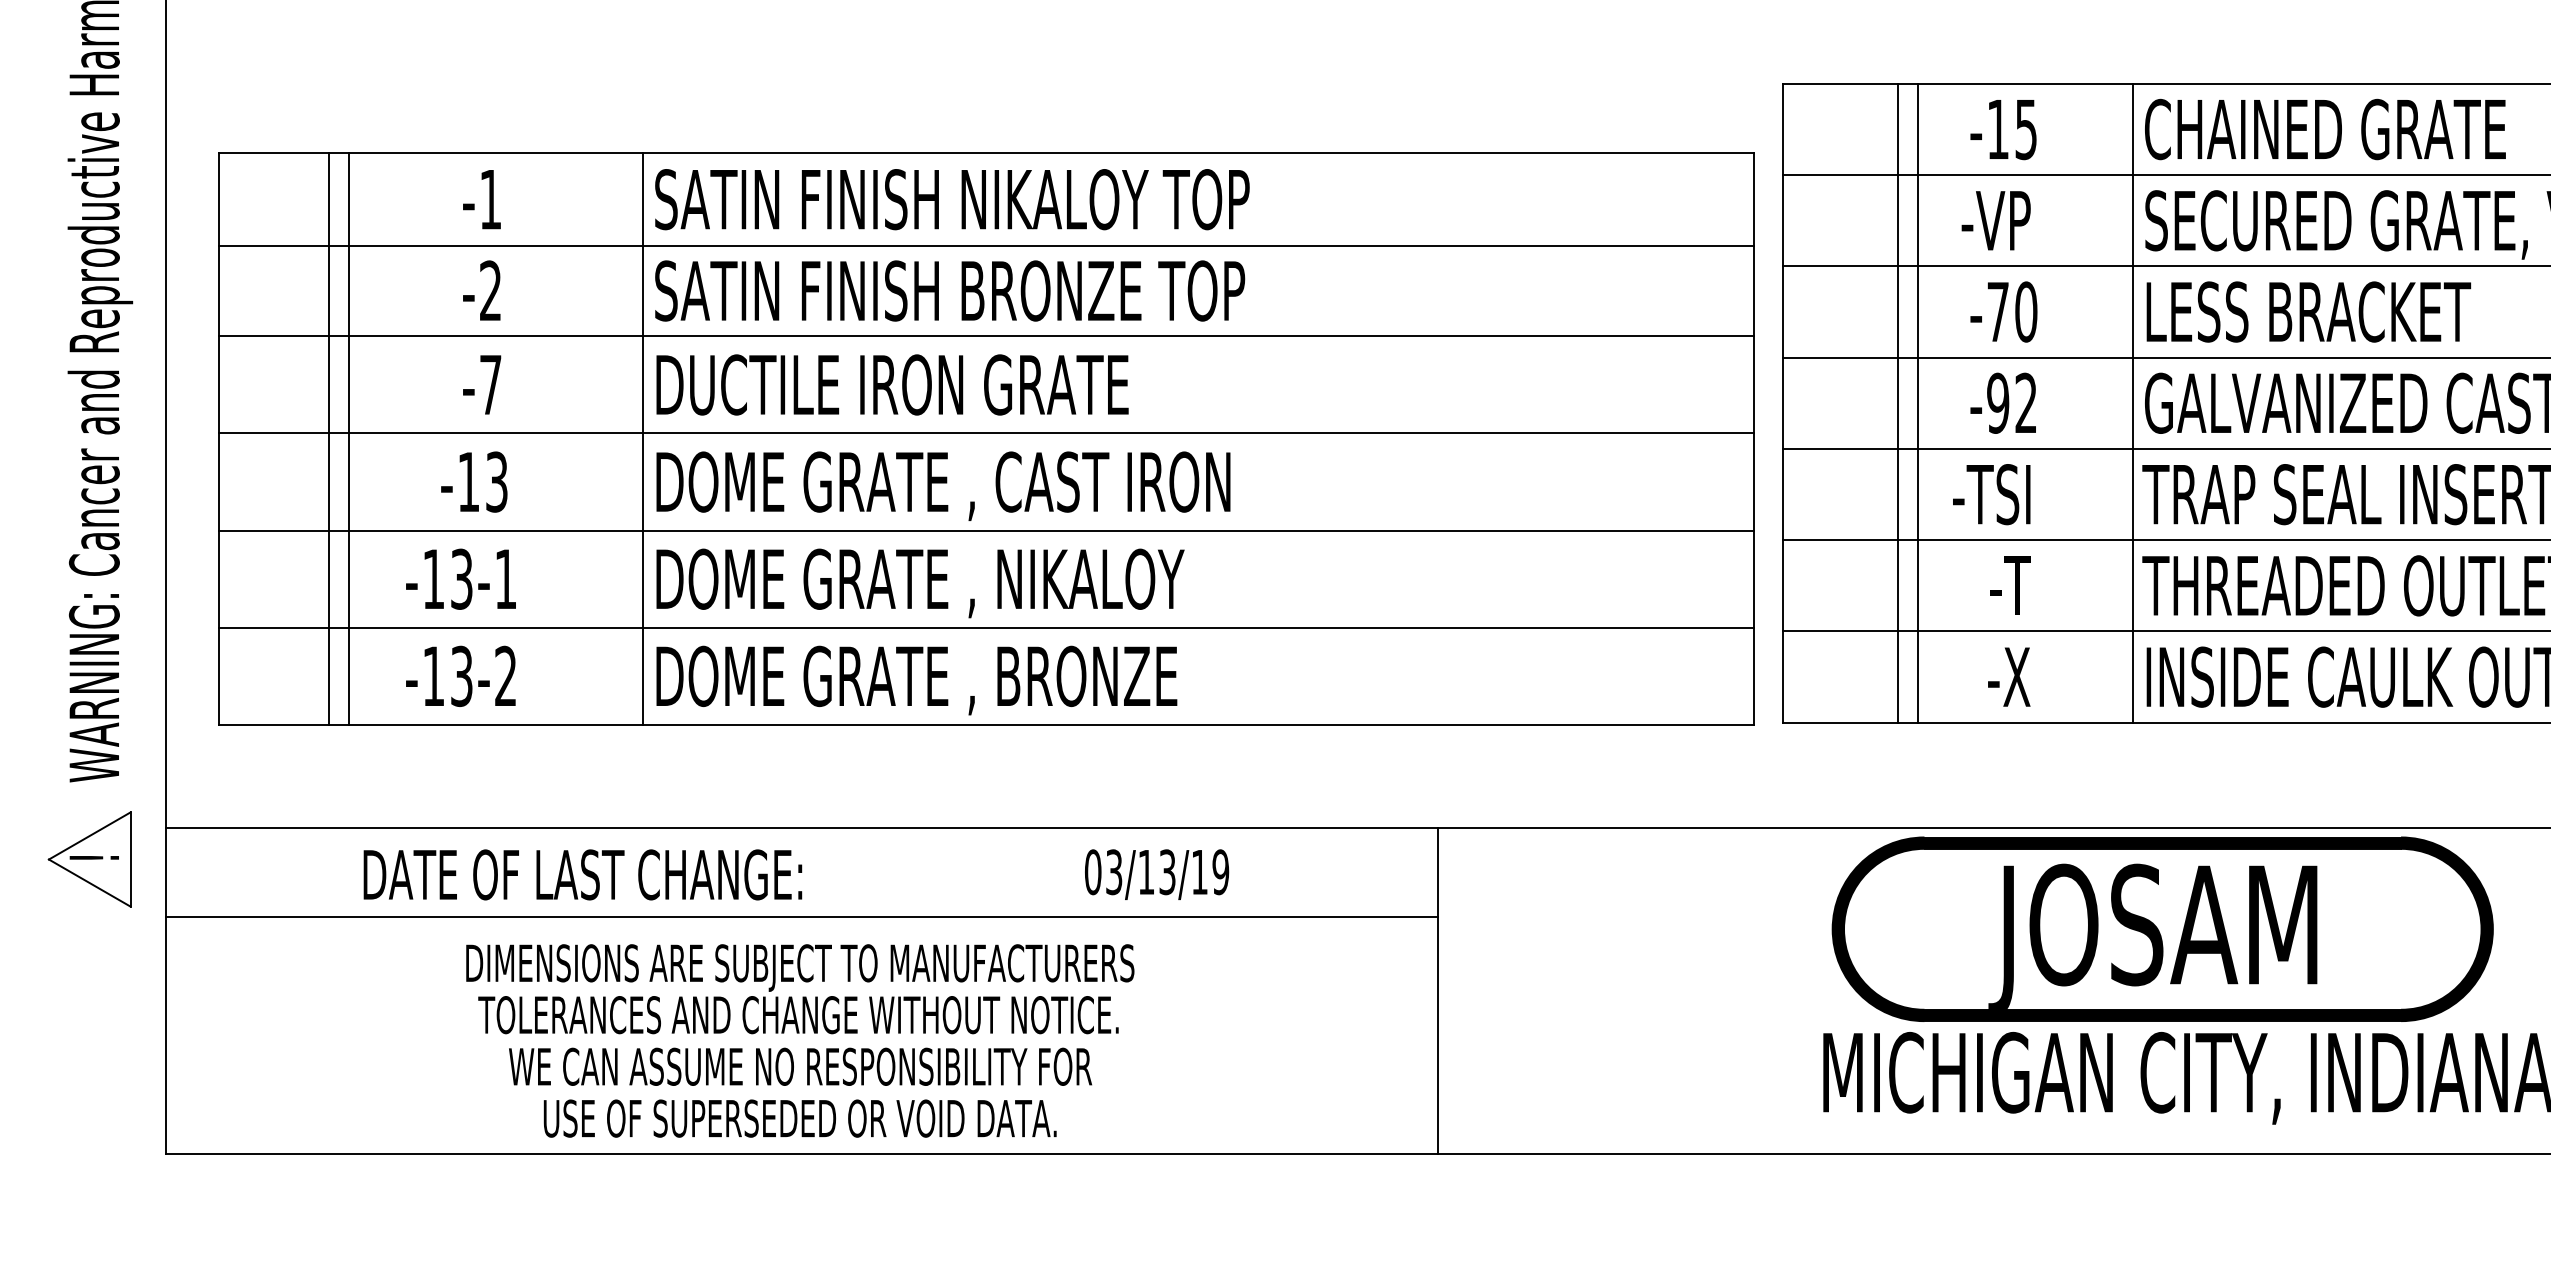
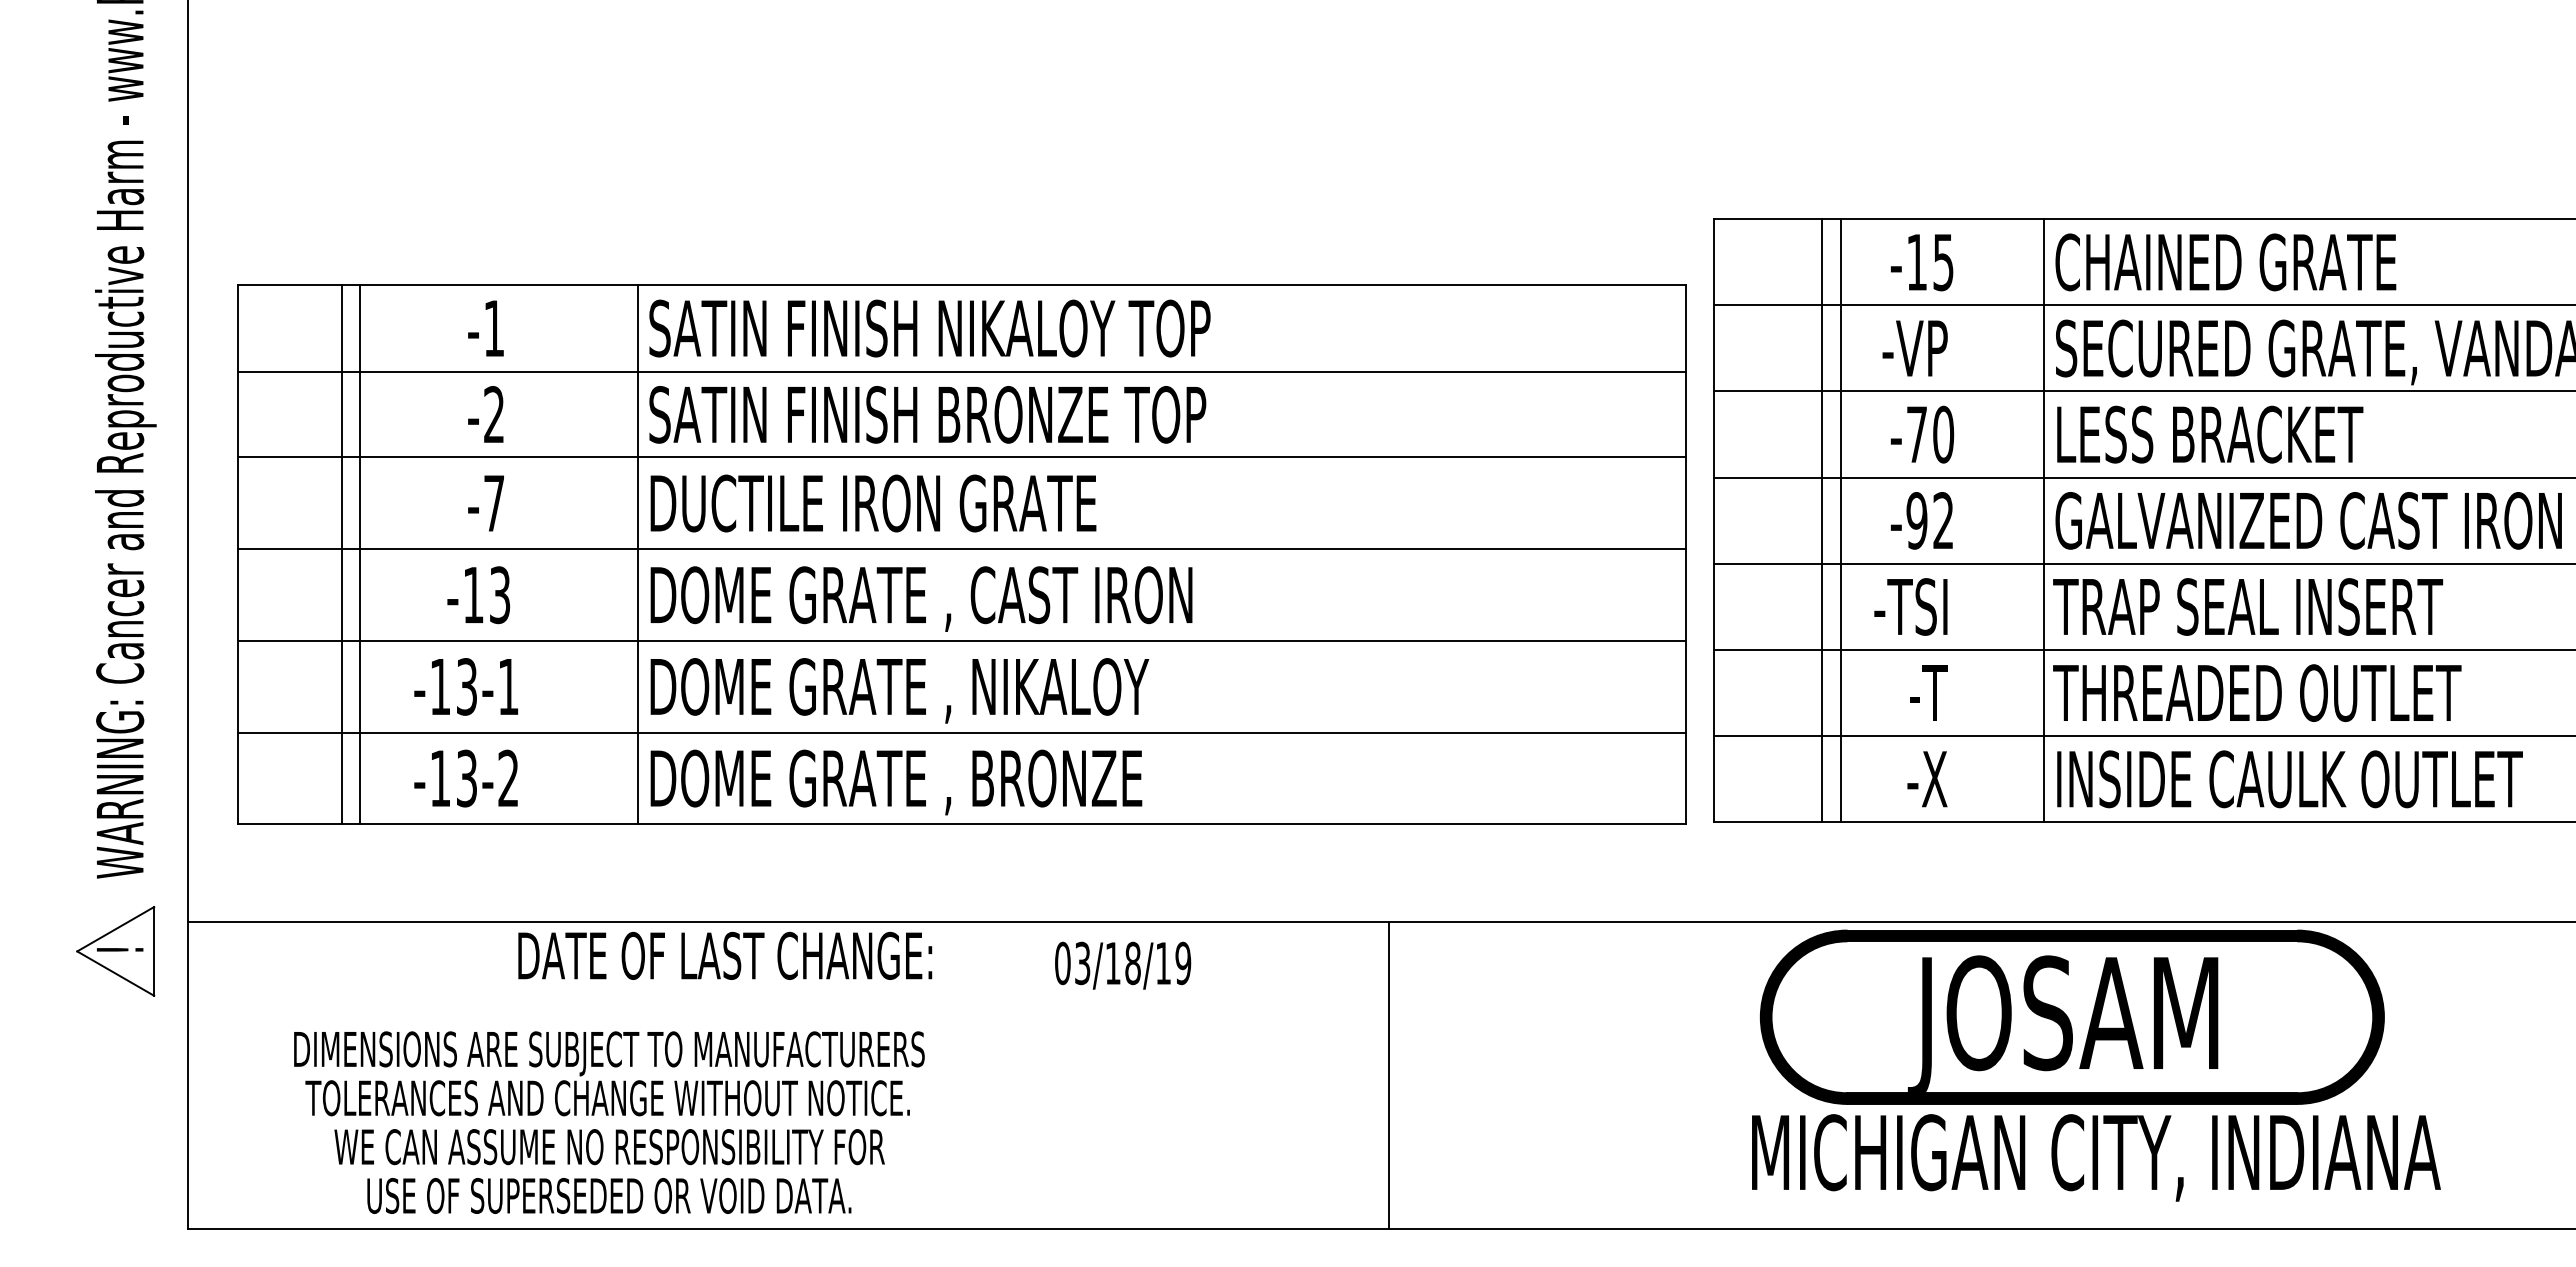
text: (1166, 872) -> (1132, 963), 03/13/19 -> 03/18/19
text: (583, 874) -> (725, 955), moved
line: (801, 916) -> (787, 1005), removed
text: (800, 1040) -> (609, 1122), moved

